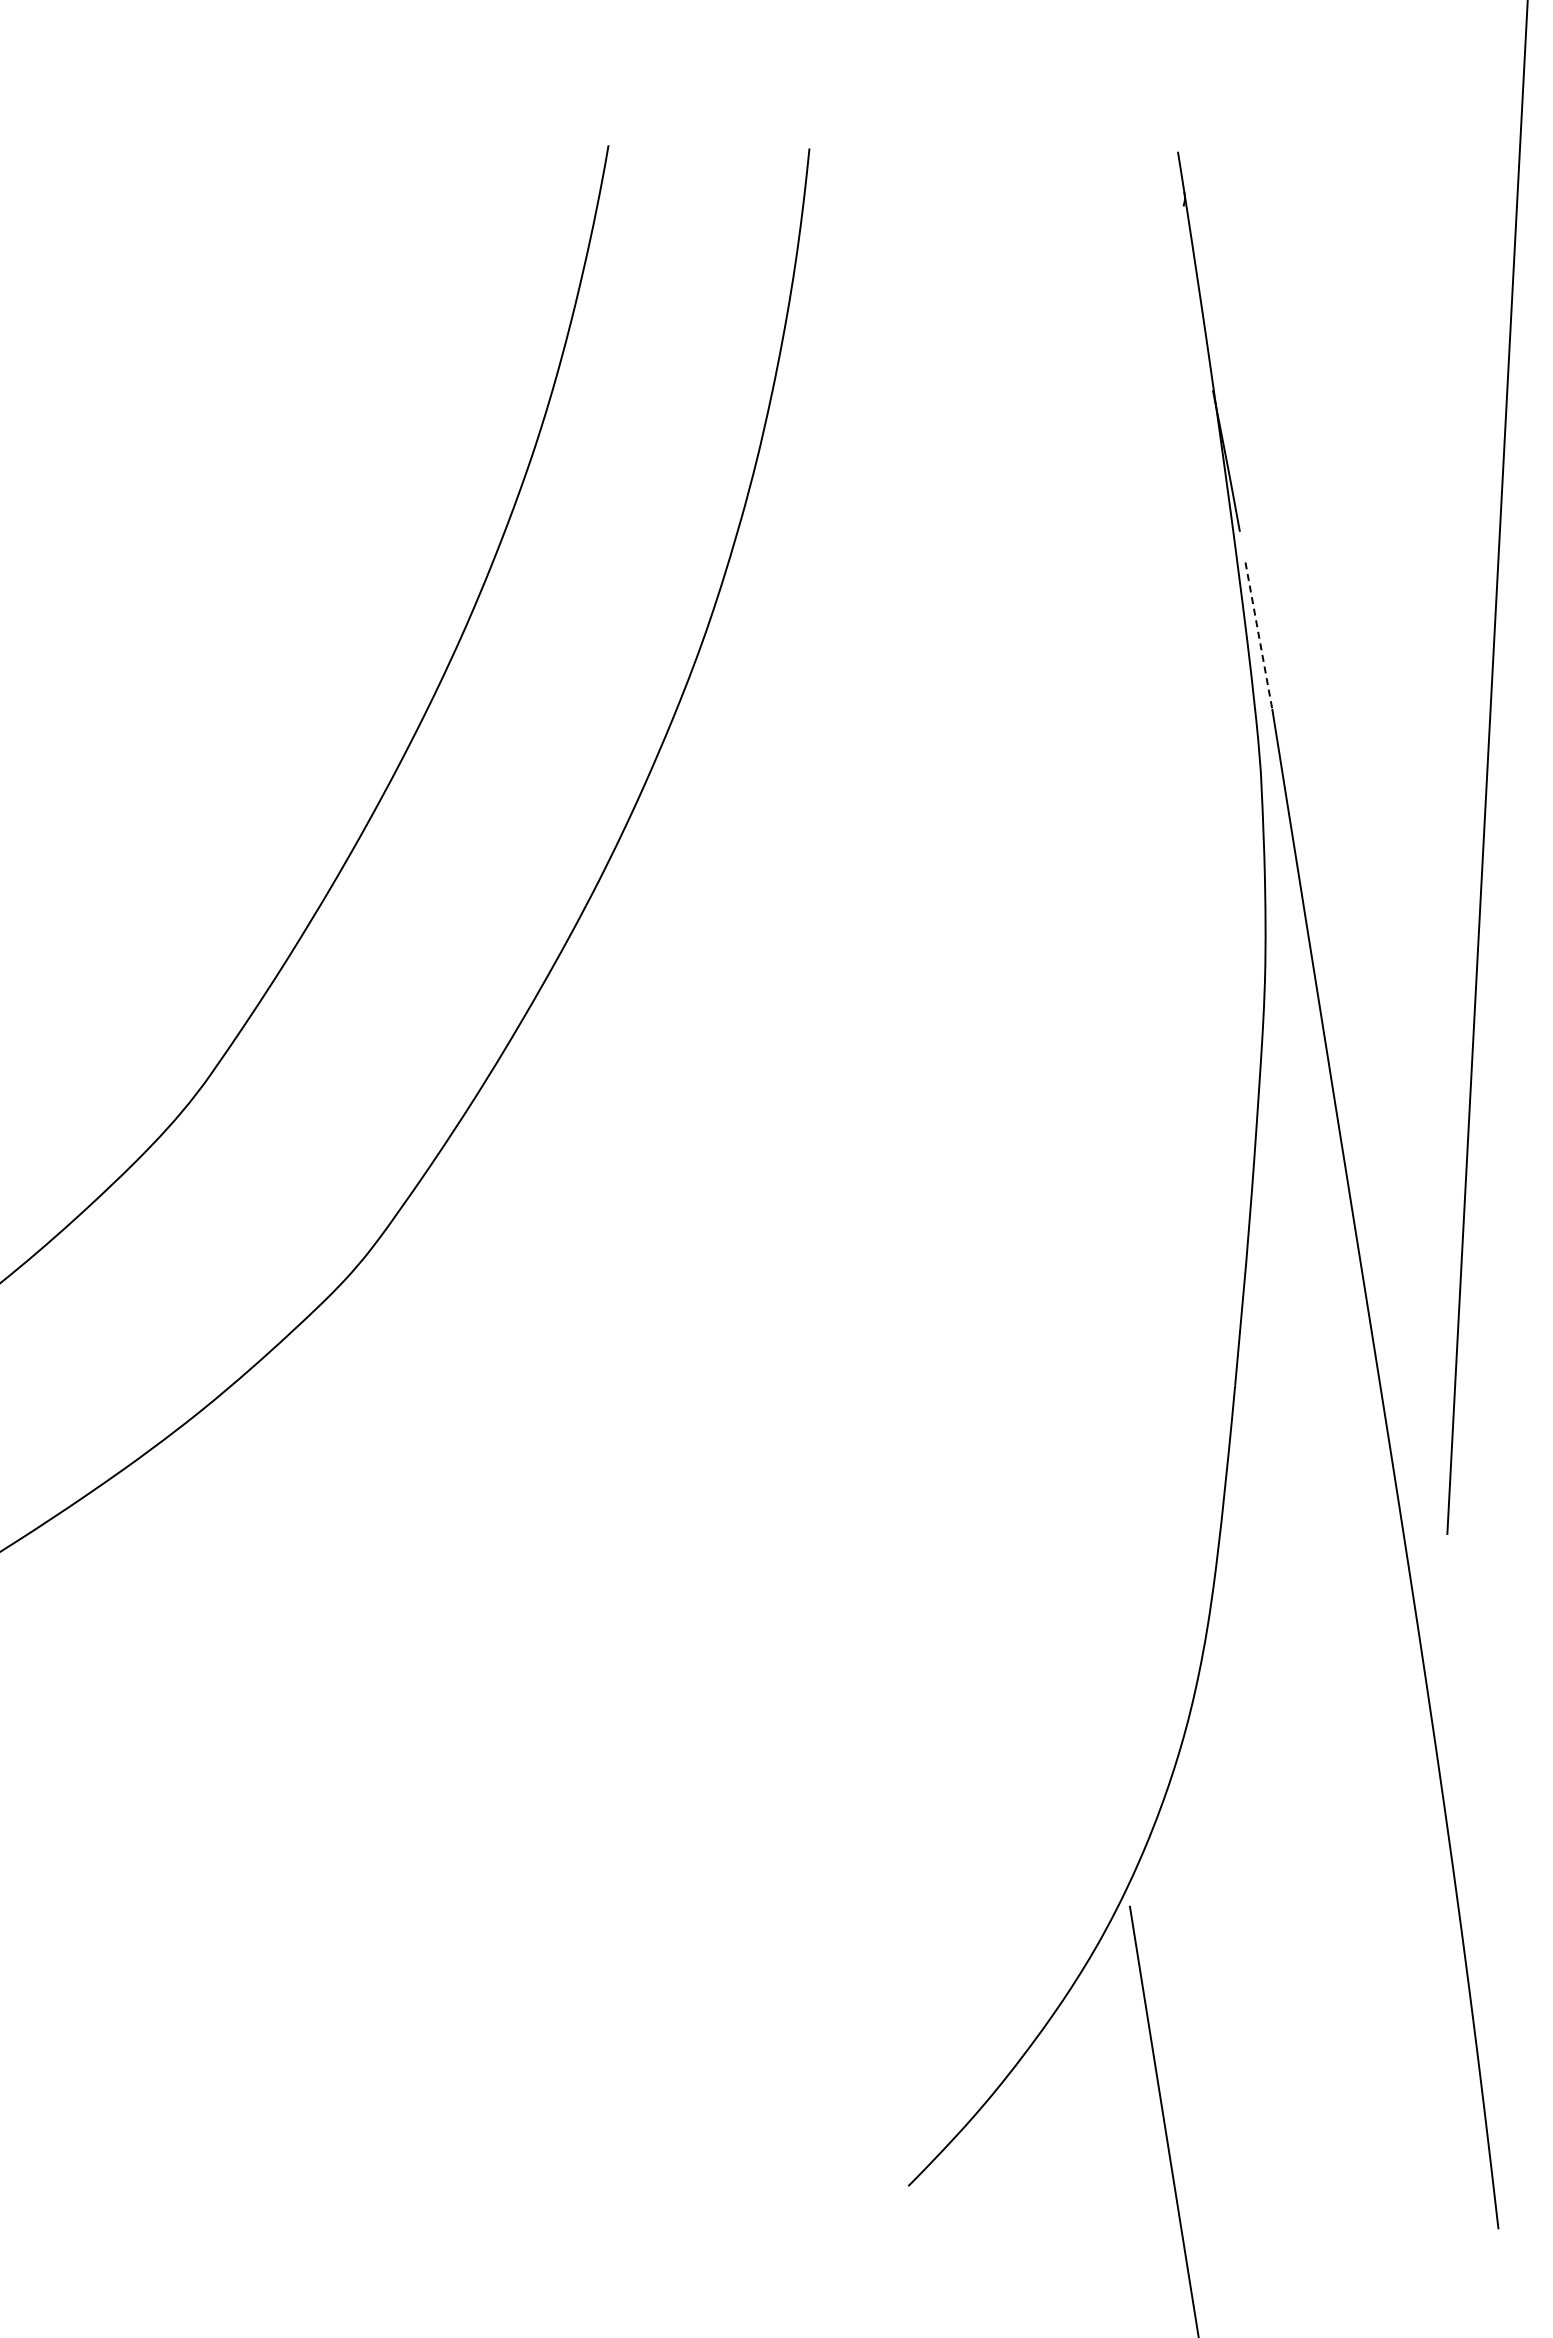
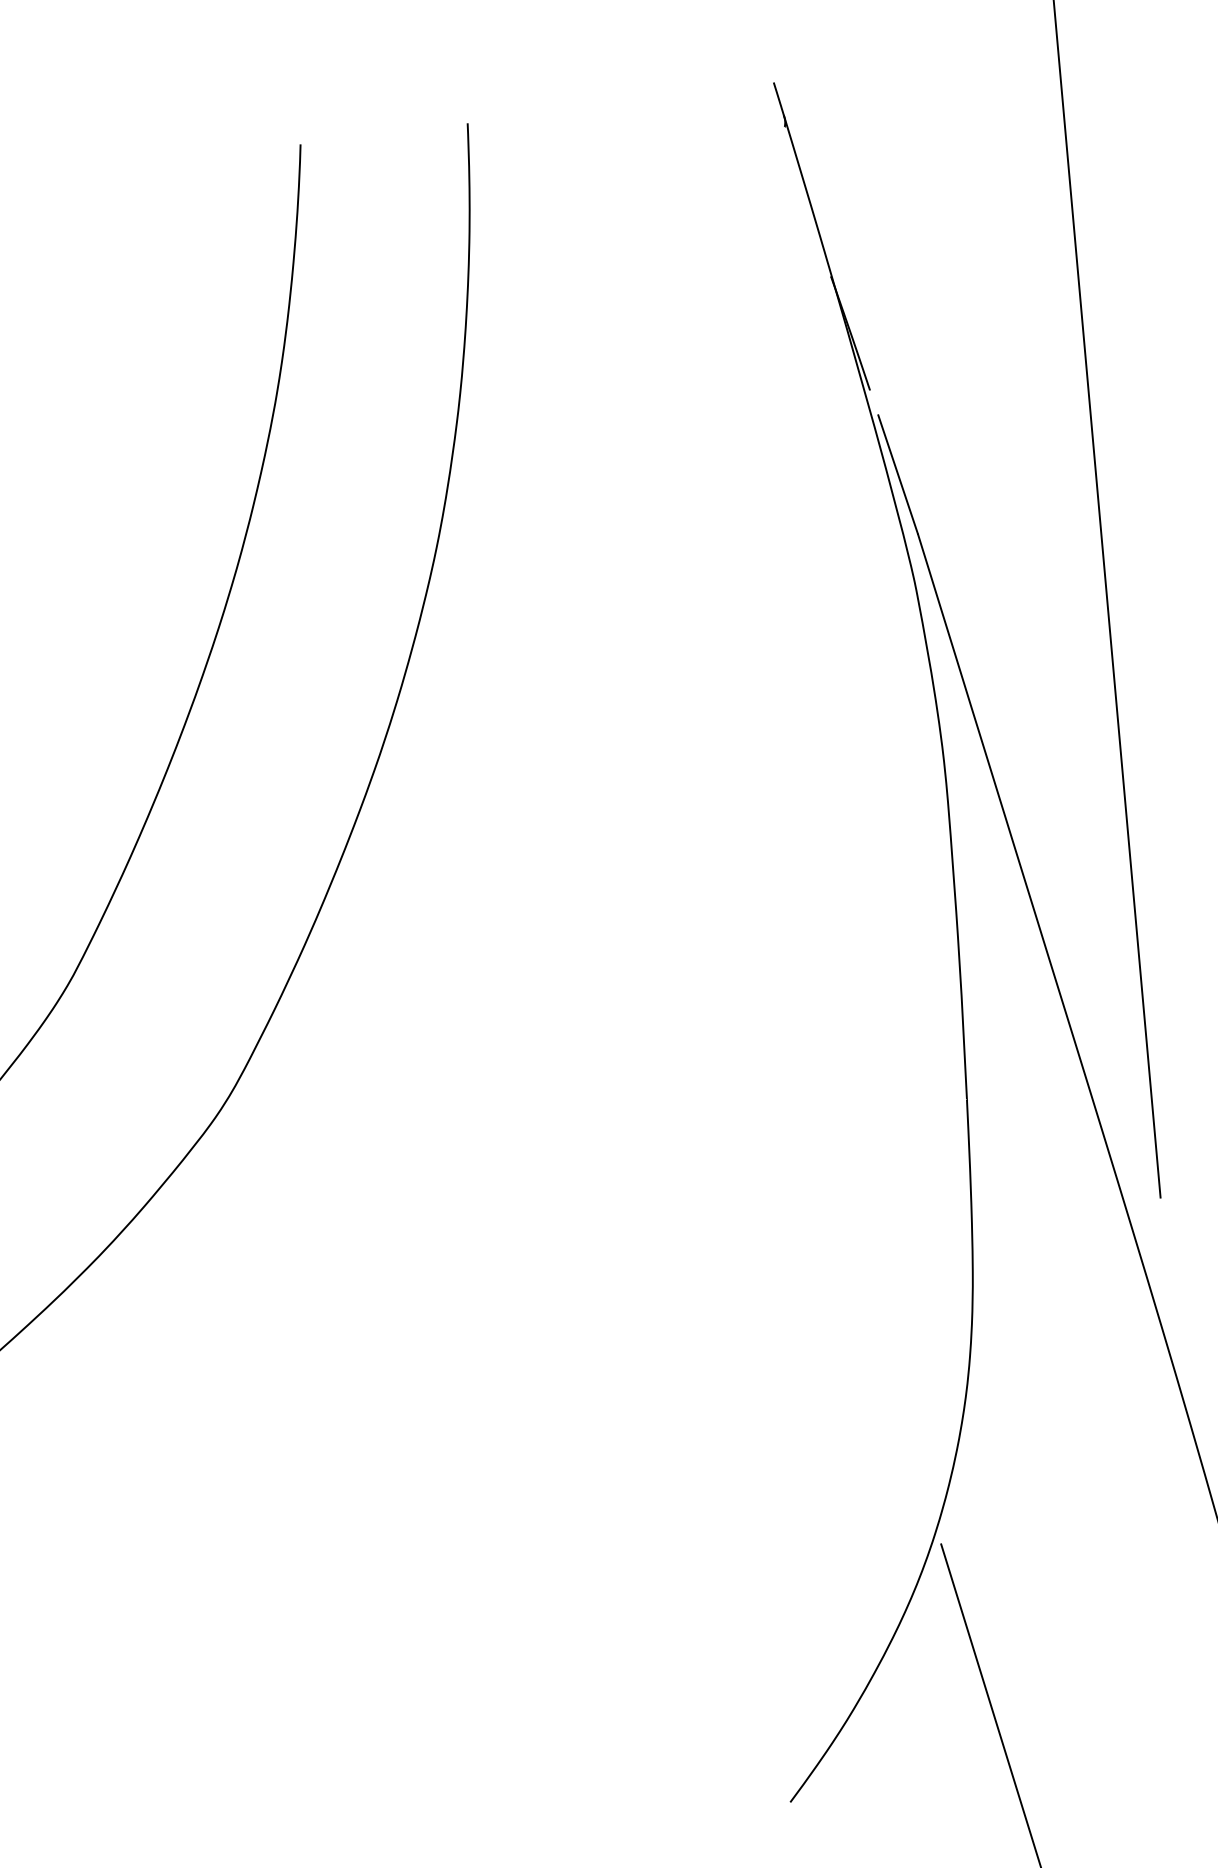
line: (1258, 636) -> (897, 475), dashed -> solid

